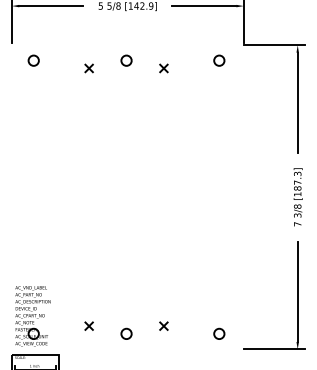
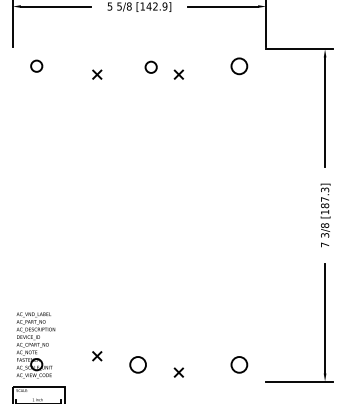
circle: (126, 60) -> (151, 67), moved
circle: (219, 60) -> (239, 65), size x1.4
part: (163, 325) -> (178, 371), moved
circle: (126, 333) -> (138, 364), size x1.4
circle: (219, 333) -> (239, 364), size x1.4

